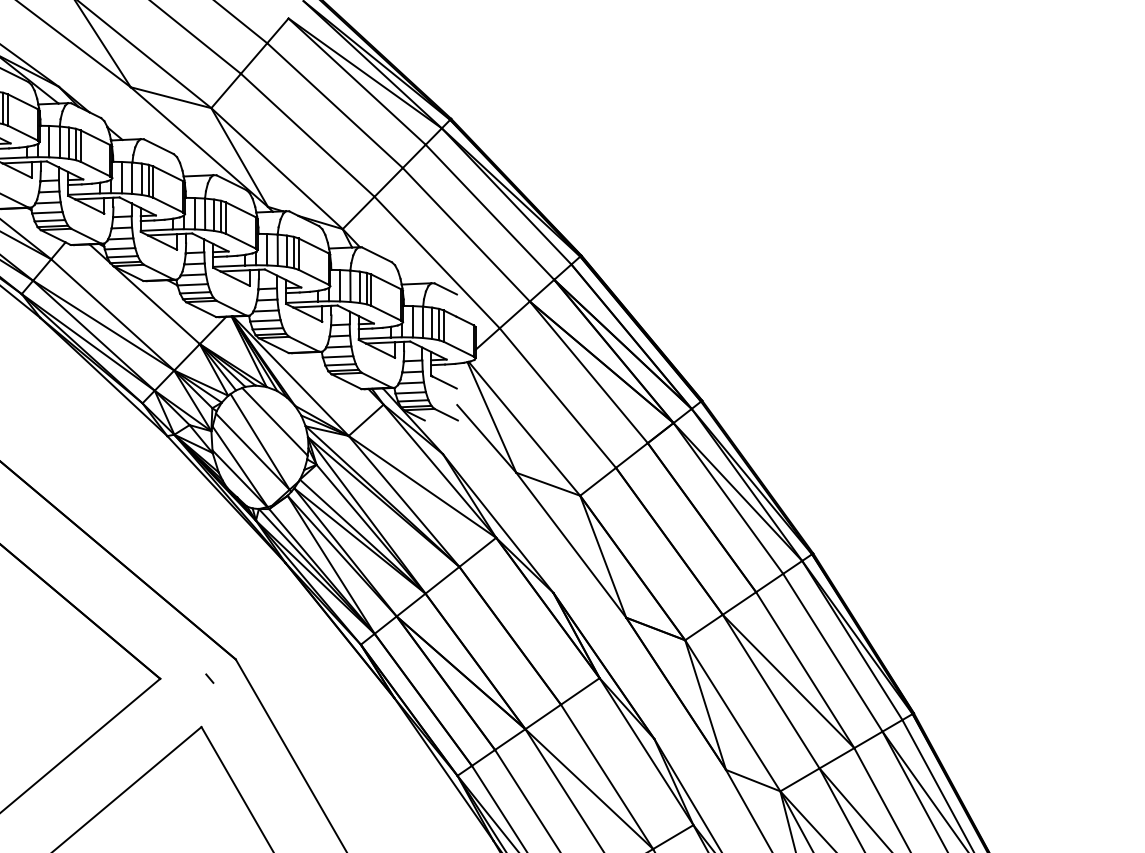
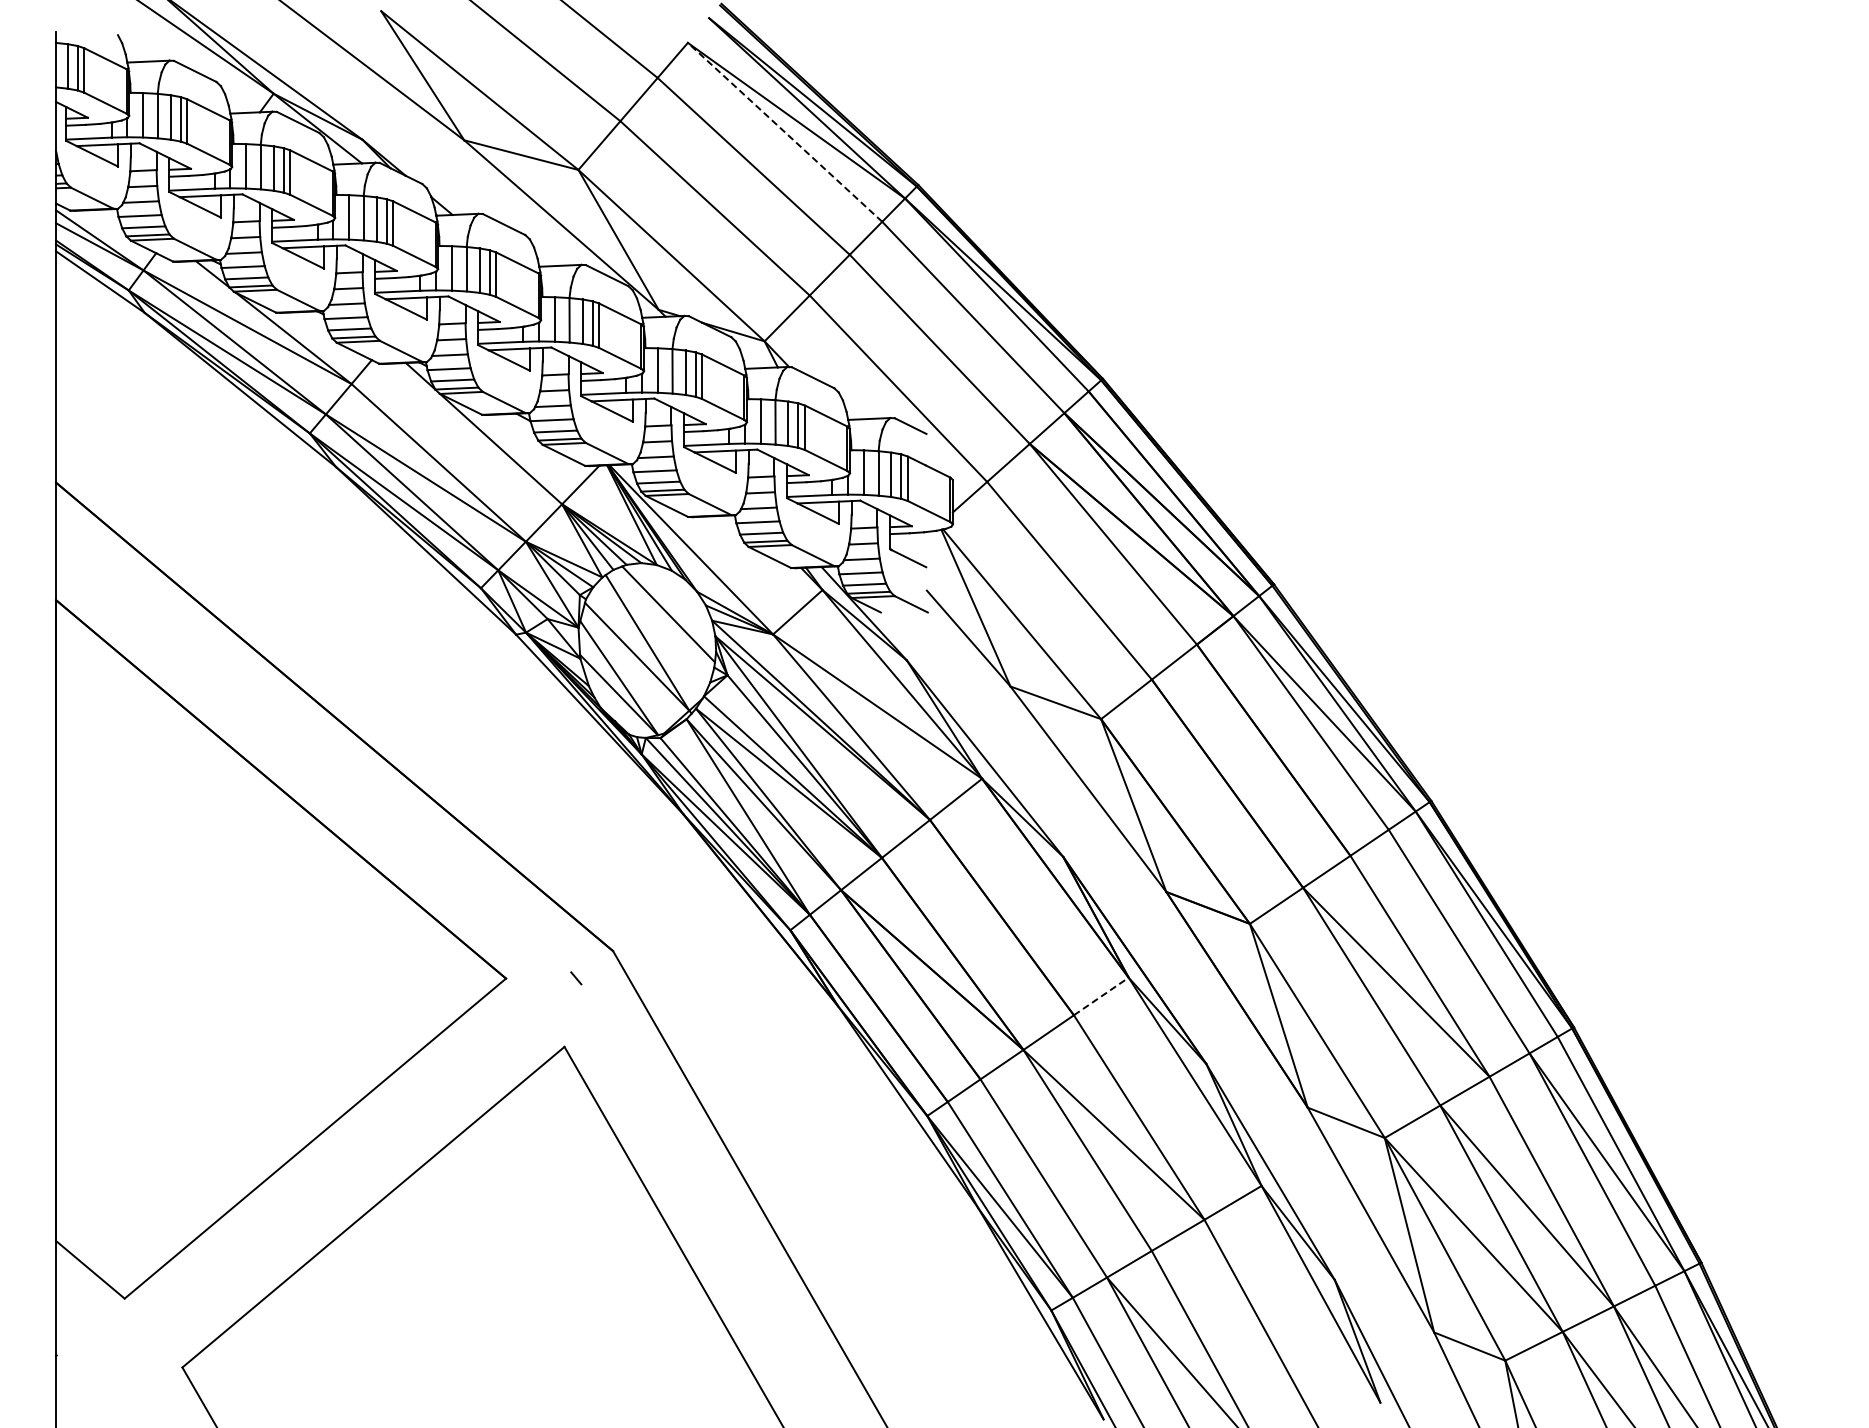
line: (356, 81) -> (784, 132), solid -> dashed
line: (580, 691) -> (1101, 996), solid -> dashed

